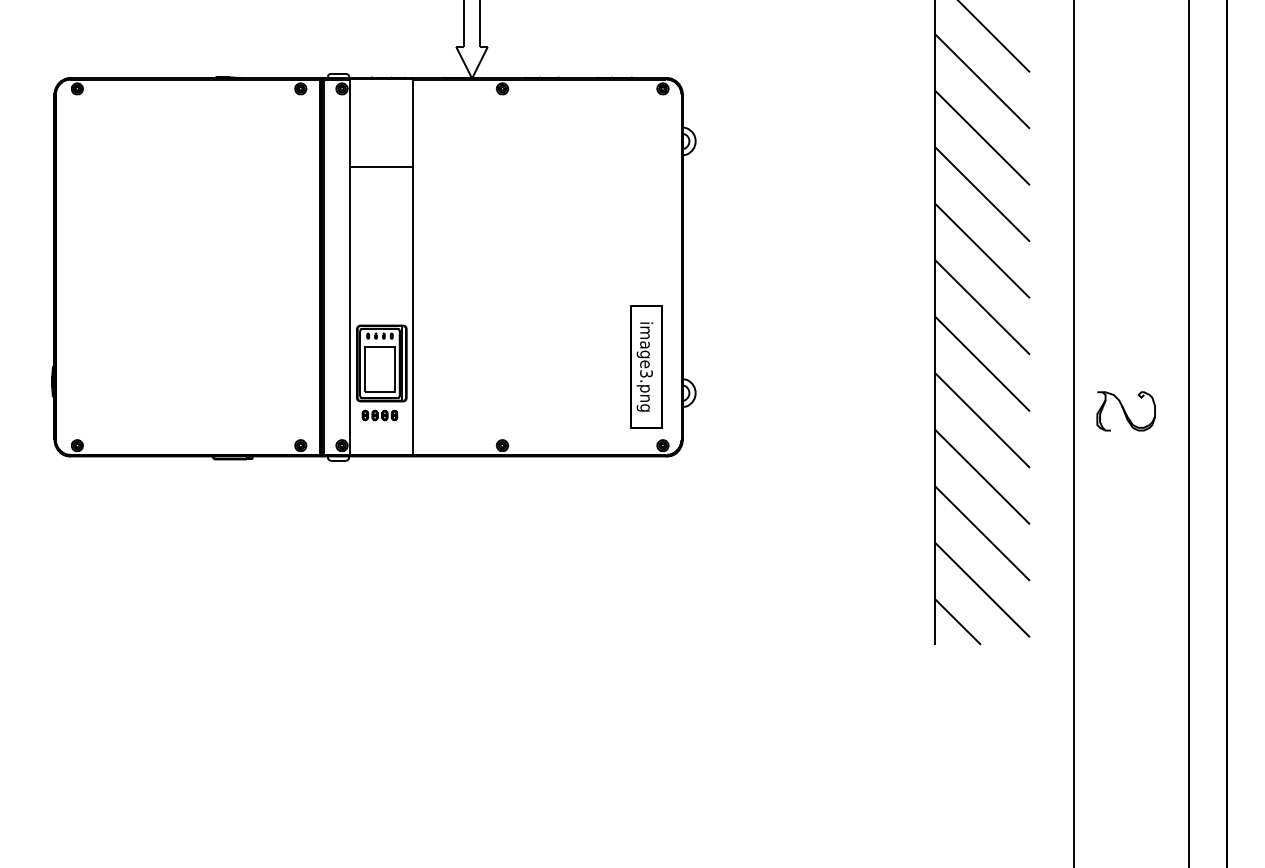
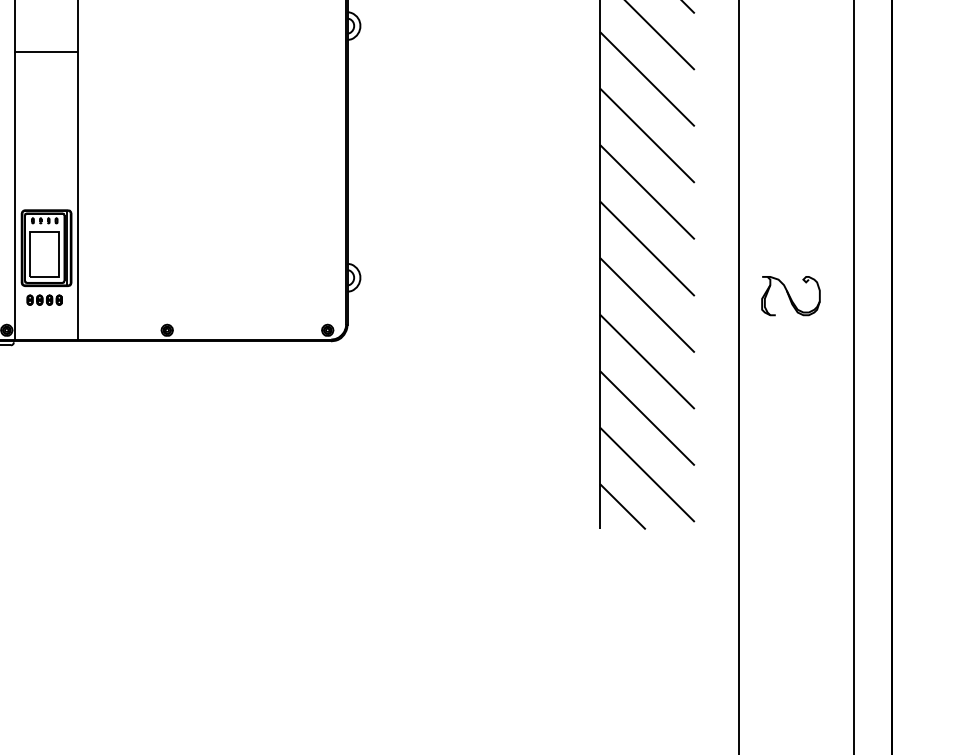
part: (646, 366) -> (311, 251), removed

